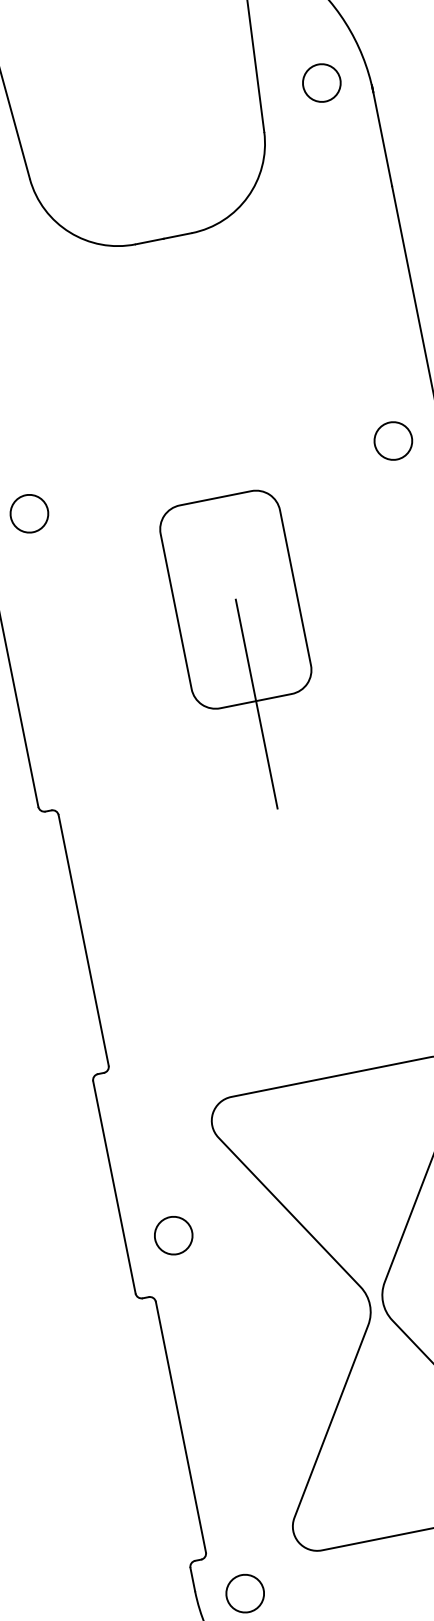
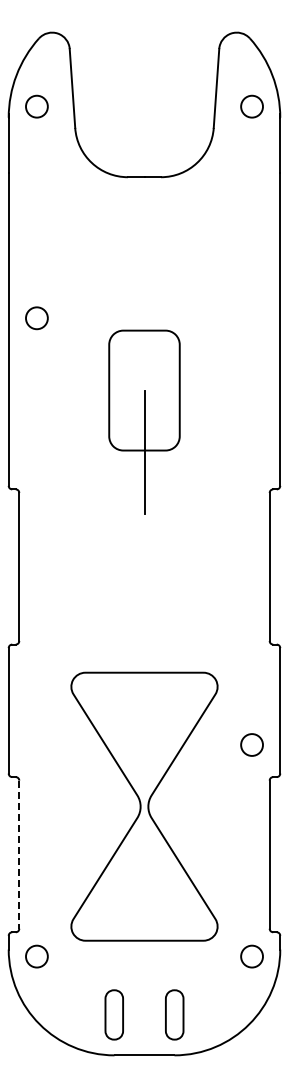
circle: (392, 441) -> (251, 318), removed
circle: (172, 1234) -> (36, 744), removed
line: (181, 1428) -> (19, 855), solid -> dashed

